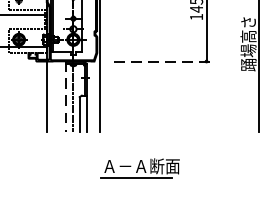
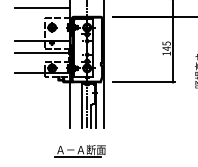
line: (162, 61) -> (144, 82), dashed -> solid
line: (66, 95) -> (82, 104), dashed -> solid
part: (138, 167) -> (79, 150), moved

